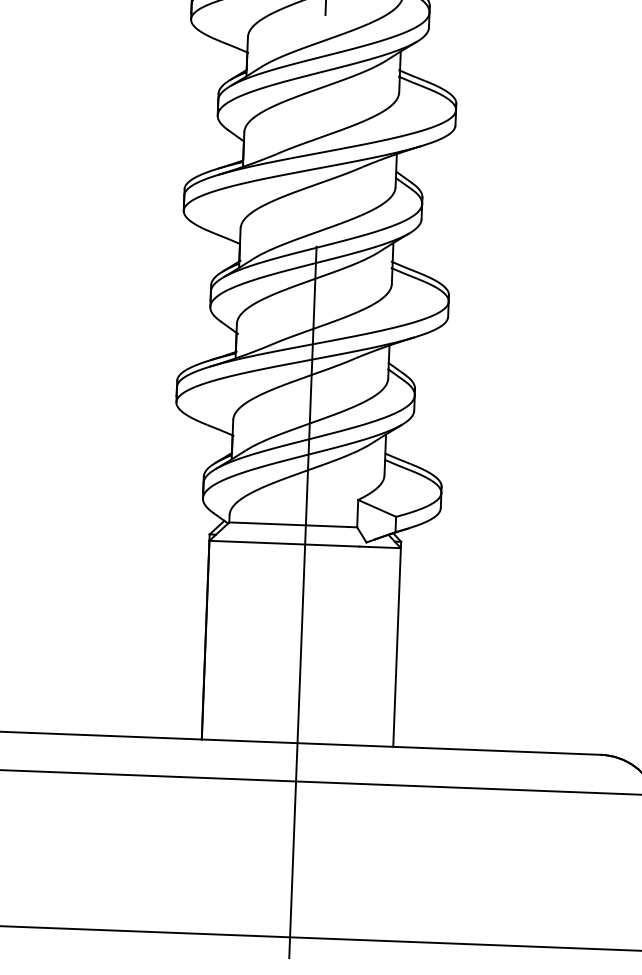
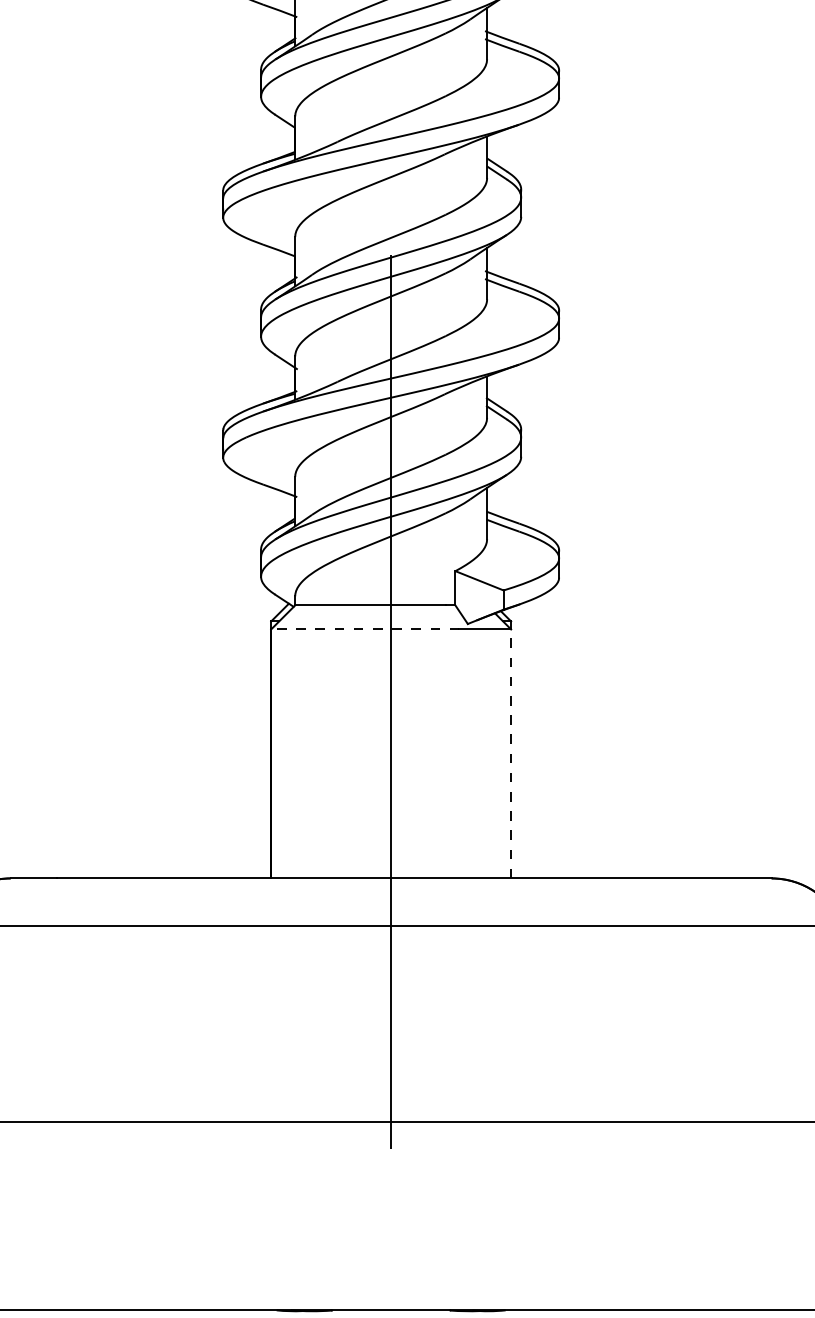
line: (283, 543) -> (364, 629), solid -> dashed
line: (397, 647) -> (511, 753), solid -> dashed

